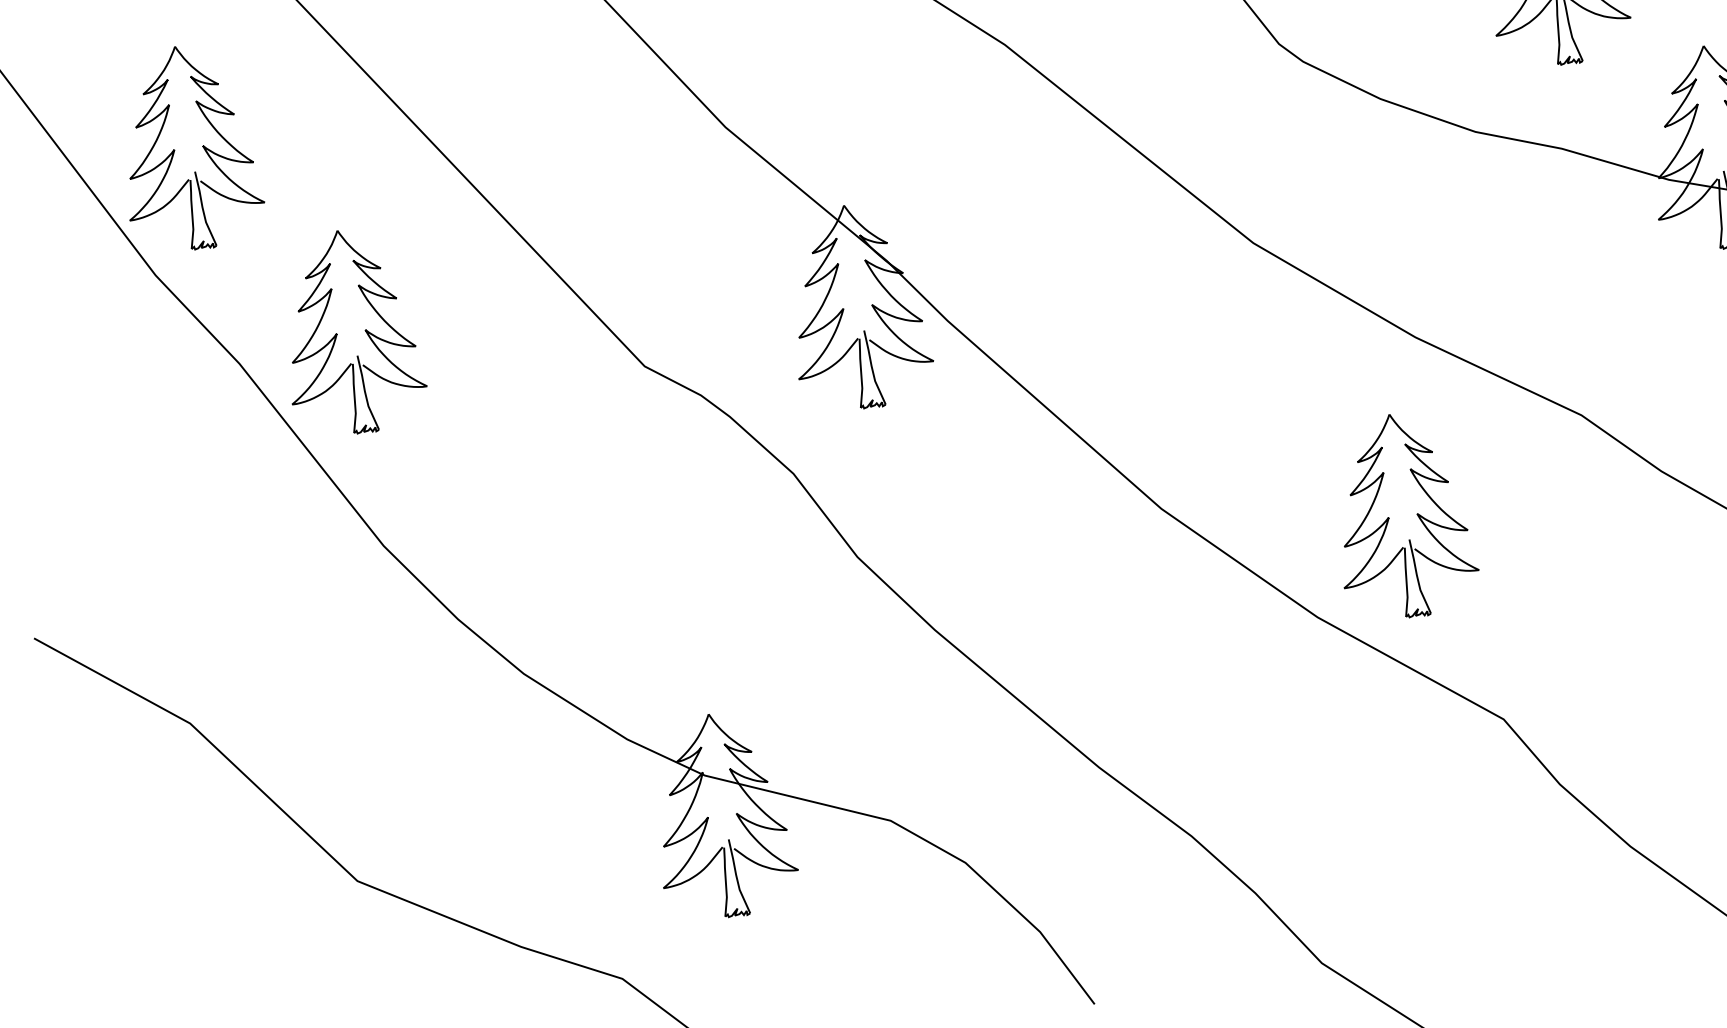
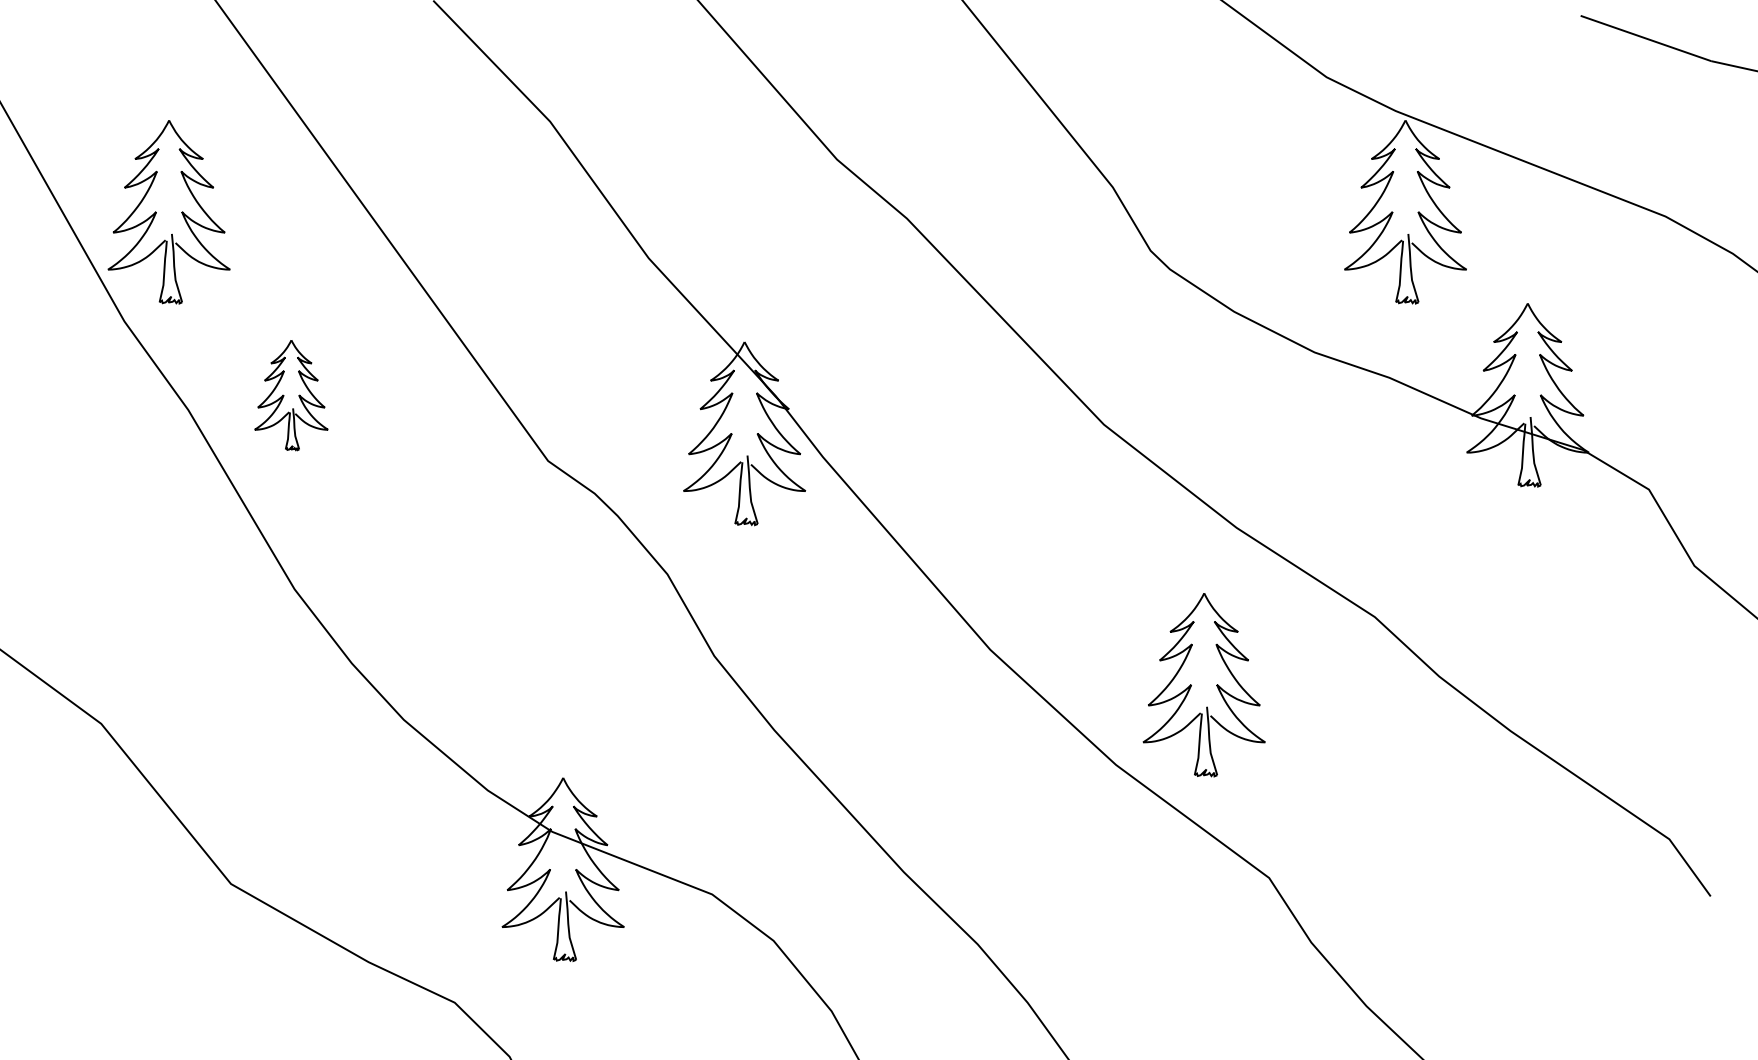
part: (351, 332) -> (291, 395), size x0.6

